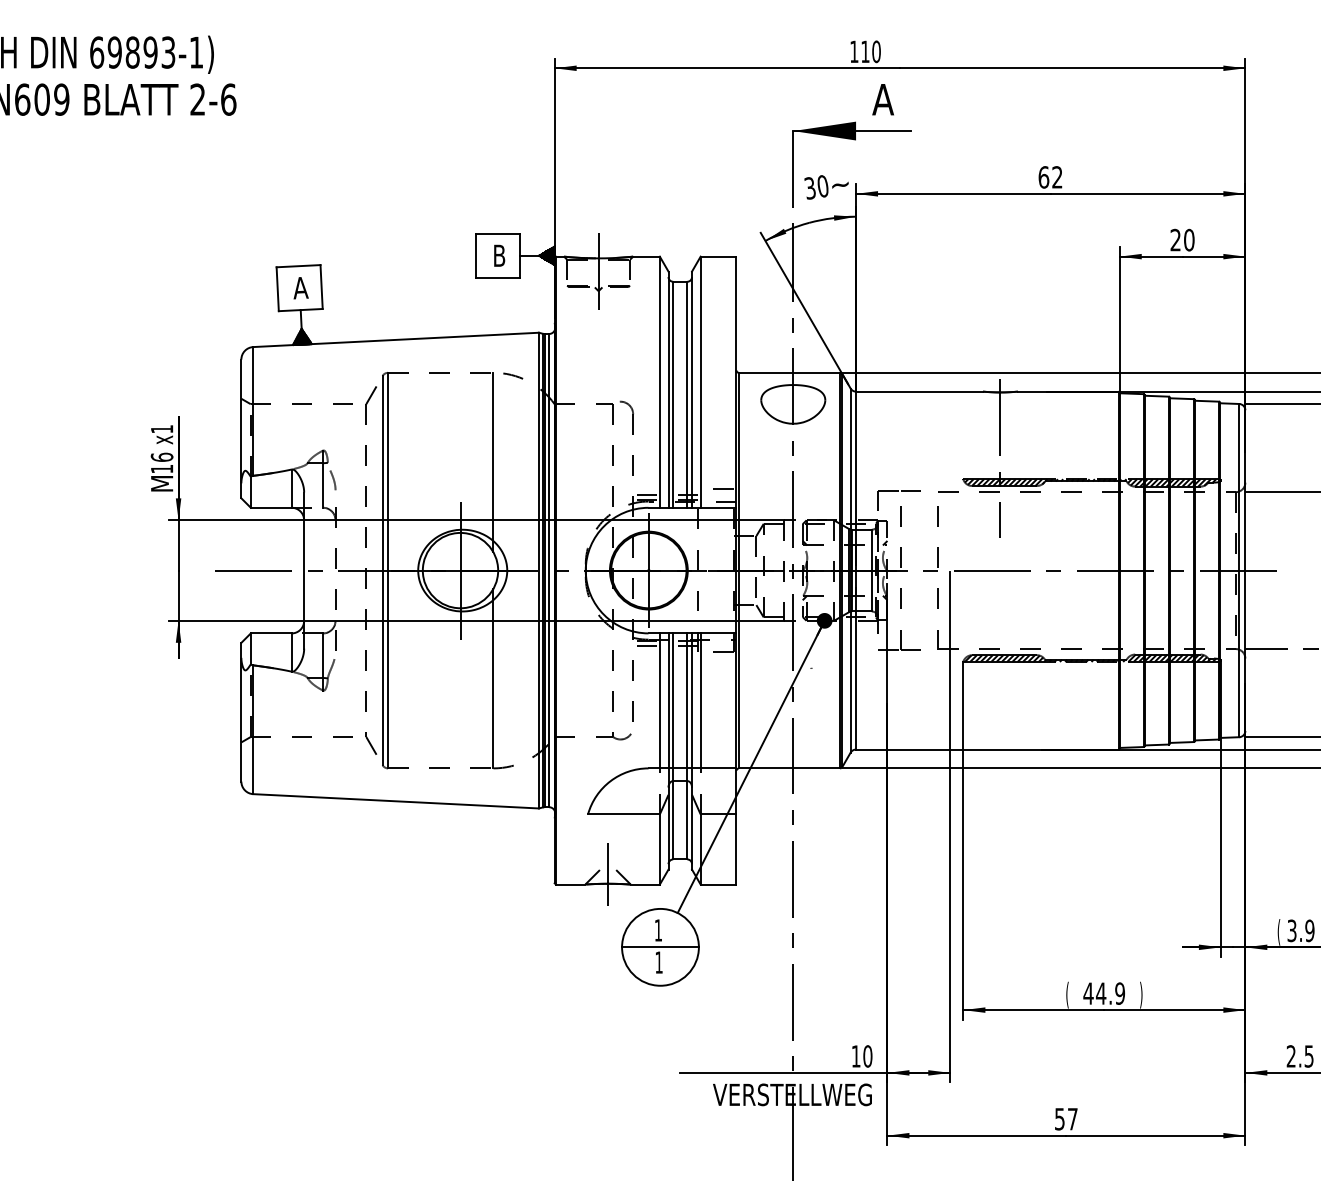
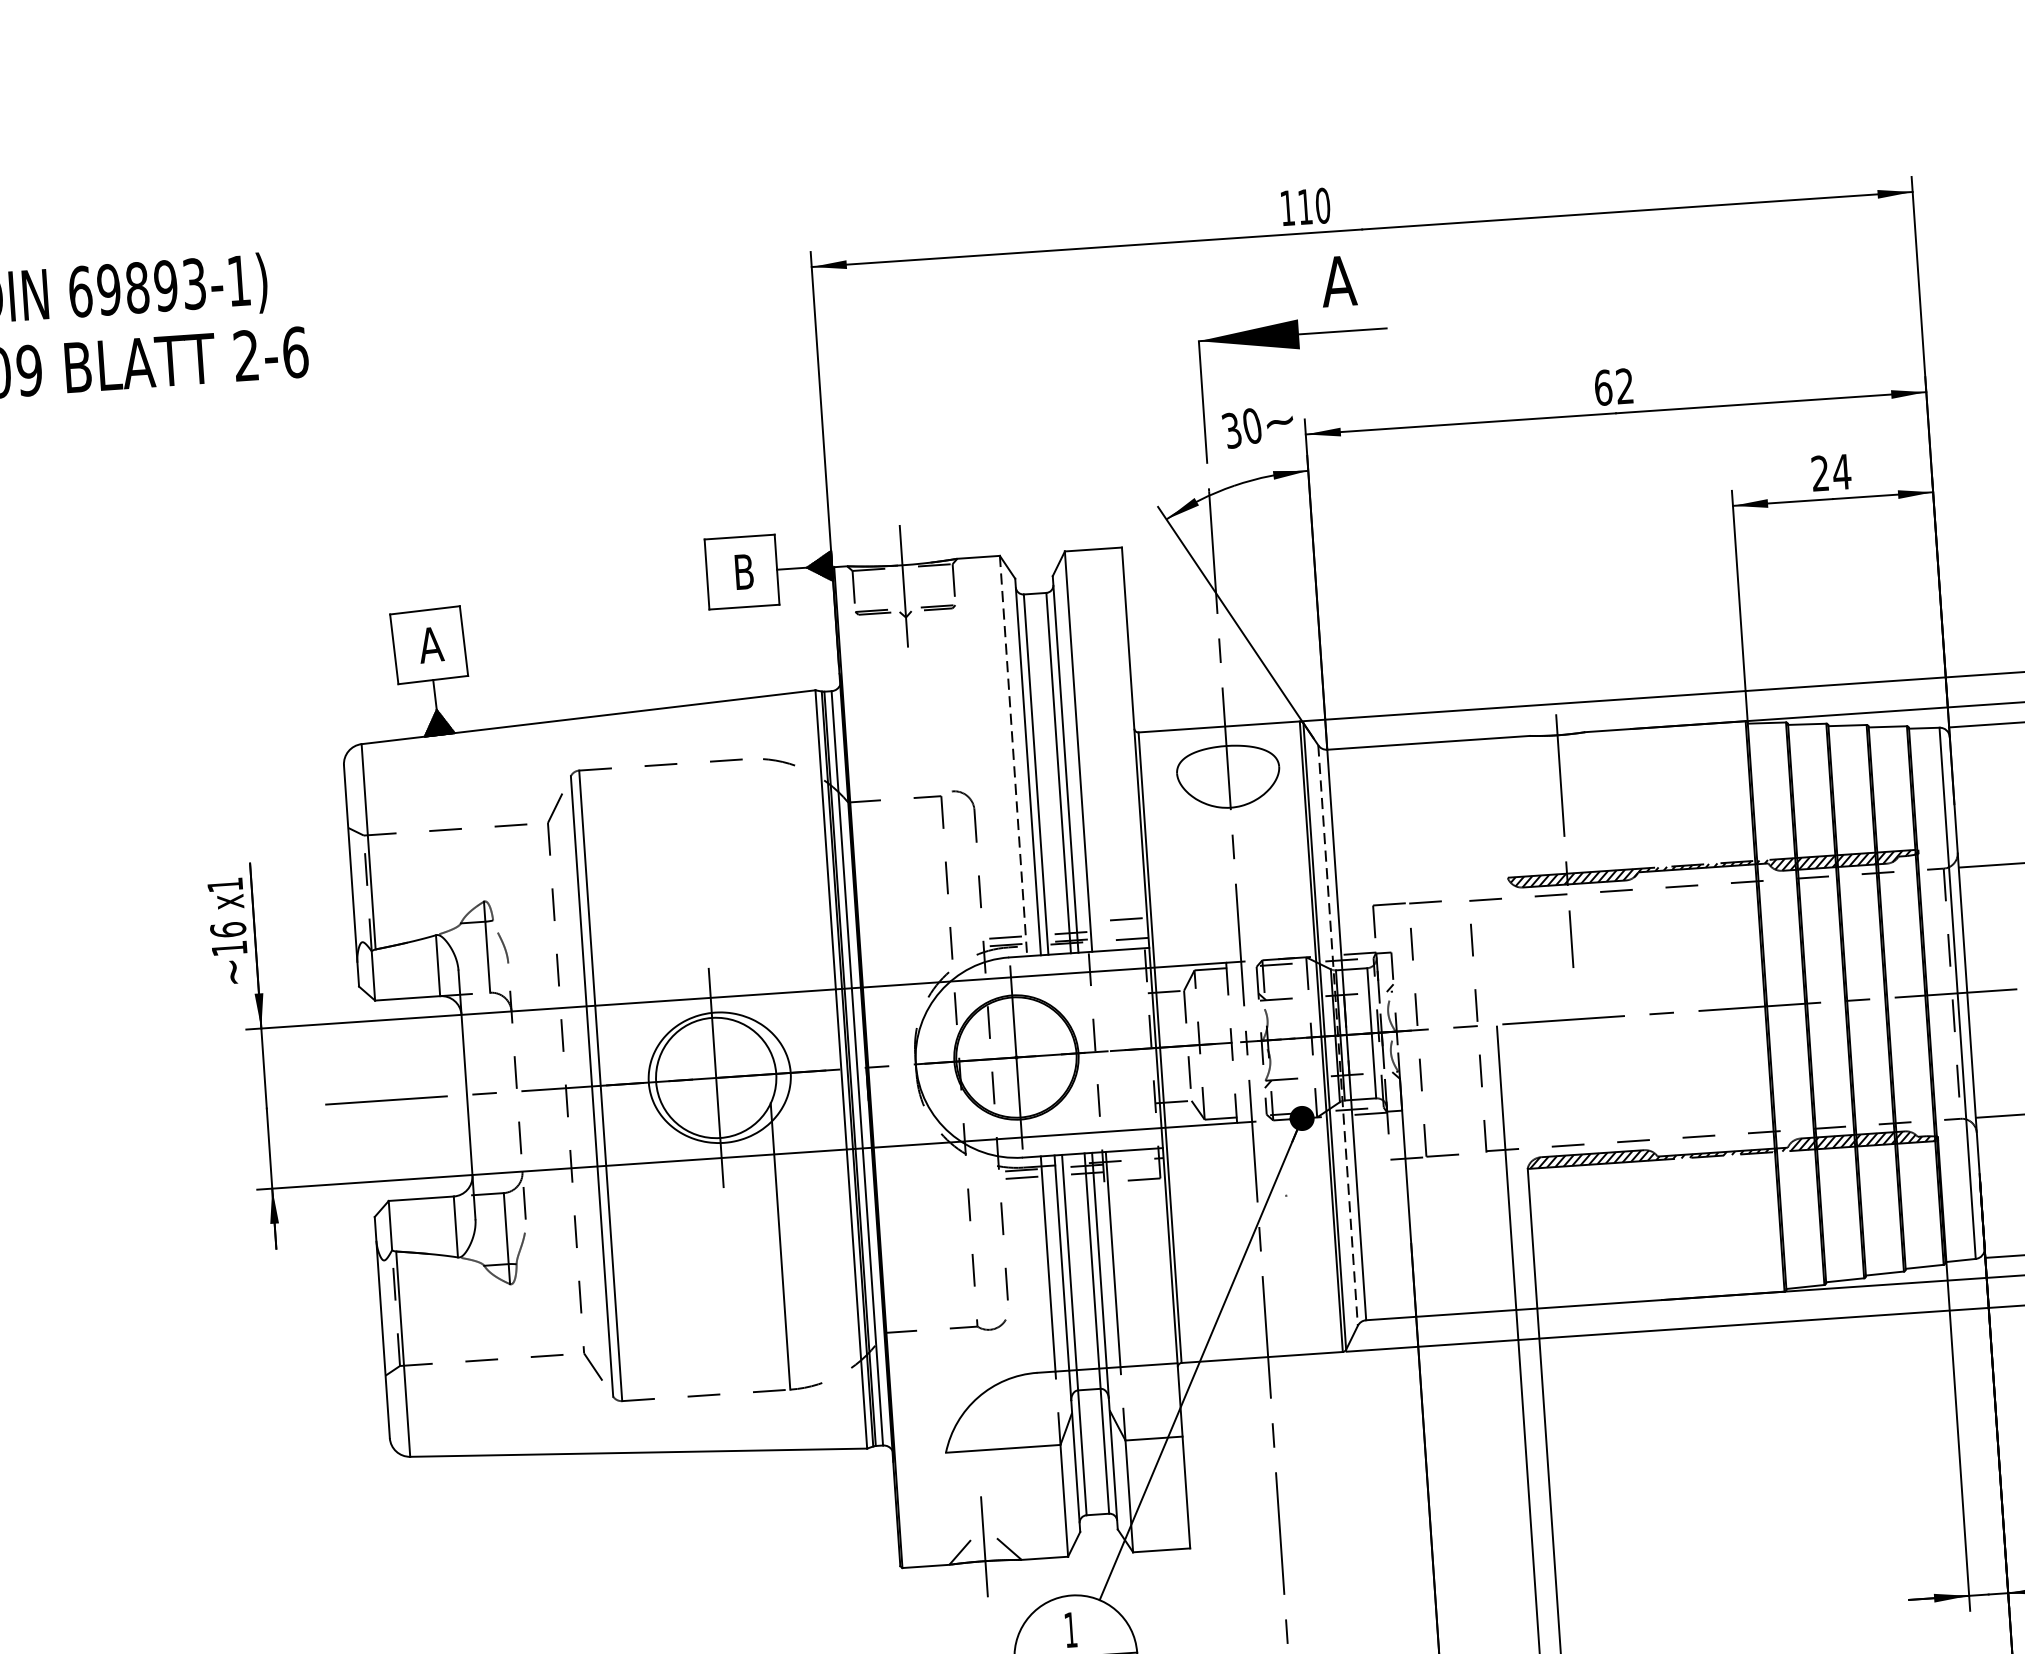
text: (1188, 239) -> (1840, 471), 20 -> 24
line: (659, 382) -> (1012, 756), solid -> dashed
line: (493, 462) -> (757, 902), removed
text: (162, 483) -> (231, 971), M -> ~
line: (850, 571) -> (1337, 1037), solid -> dashed

